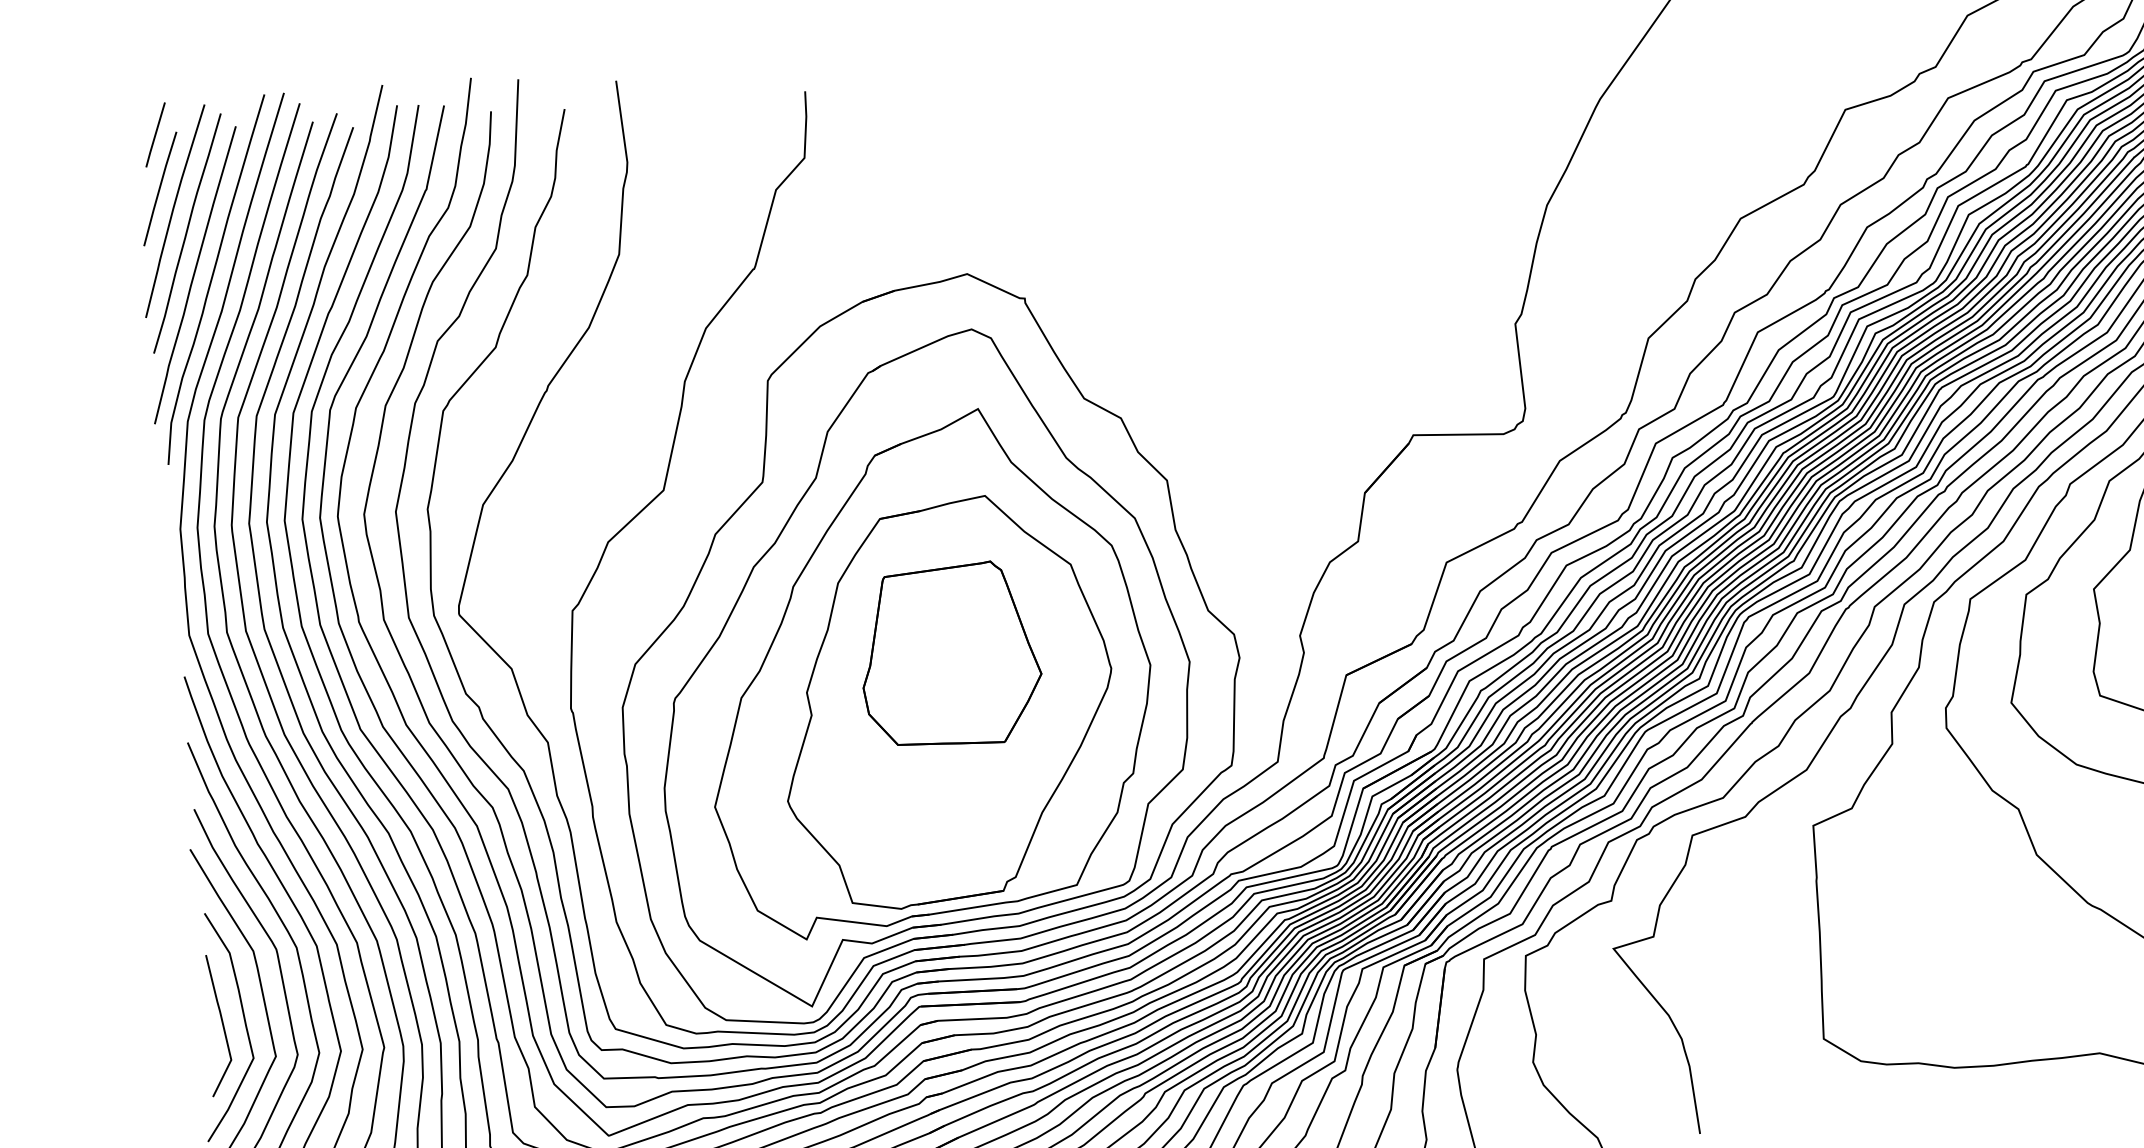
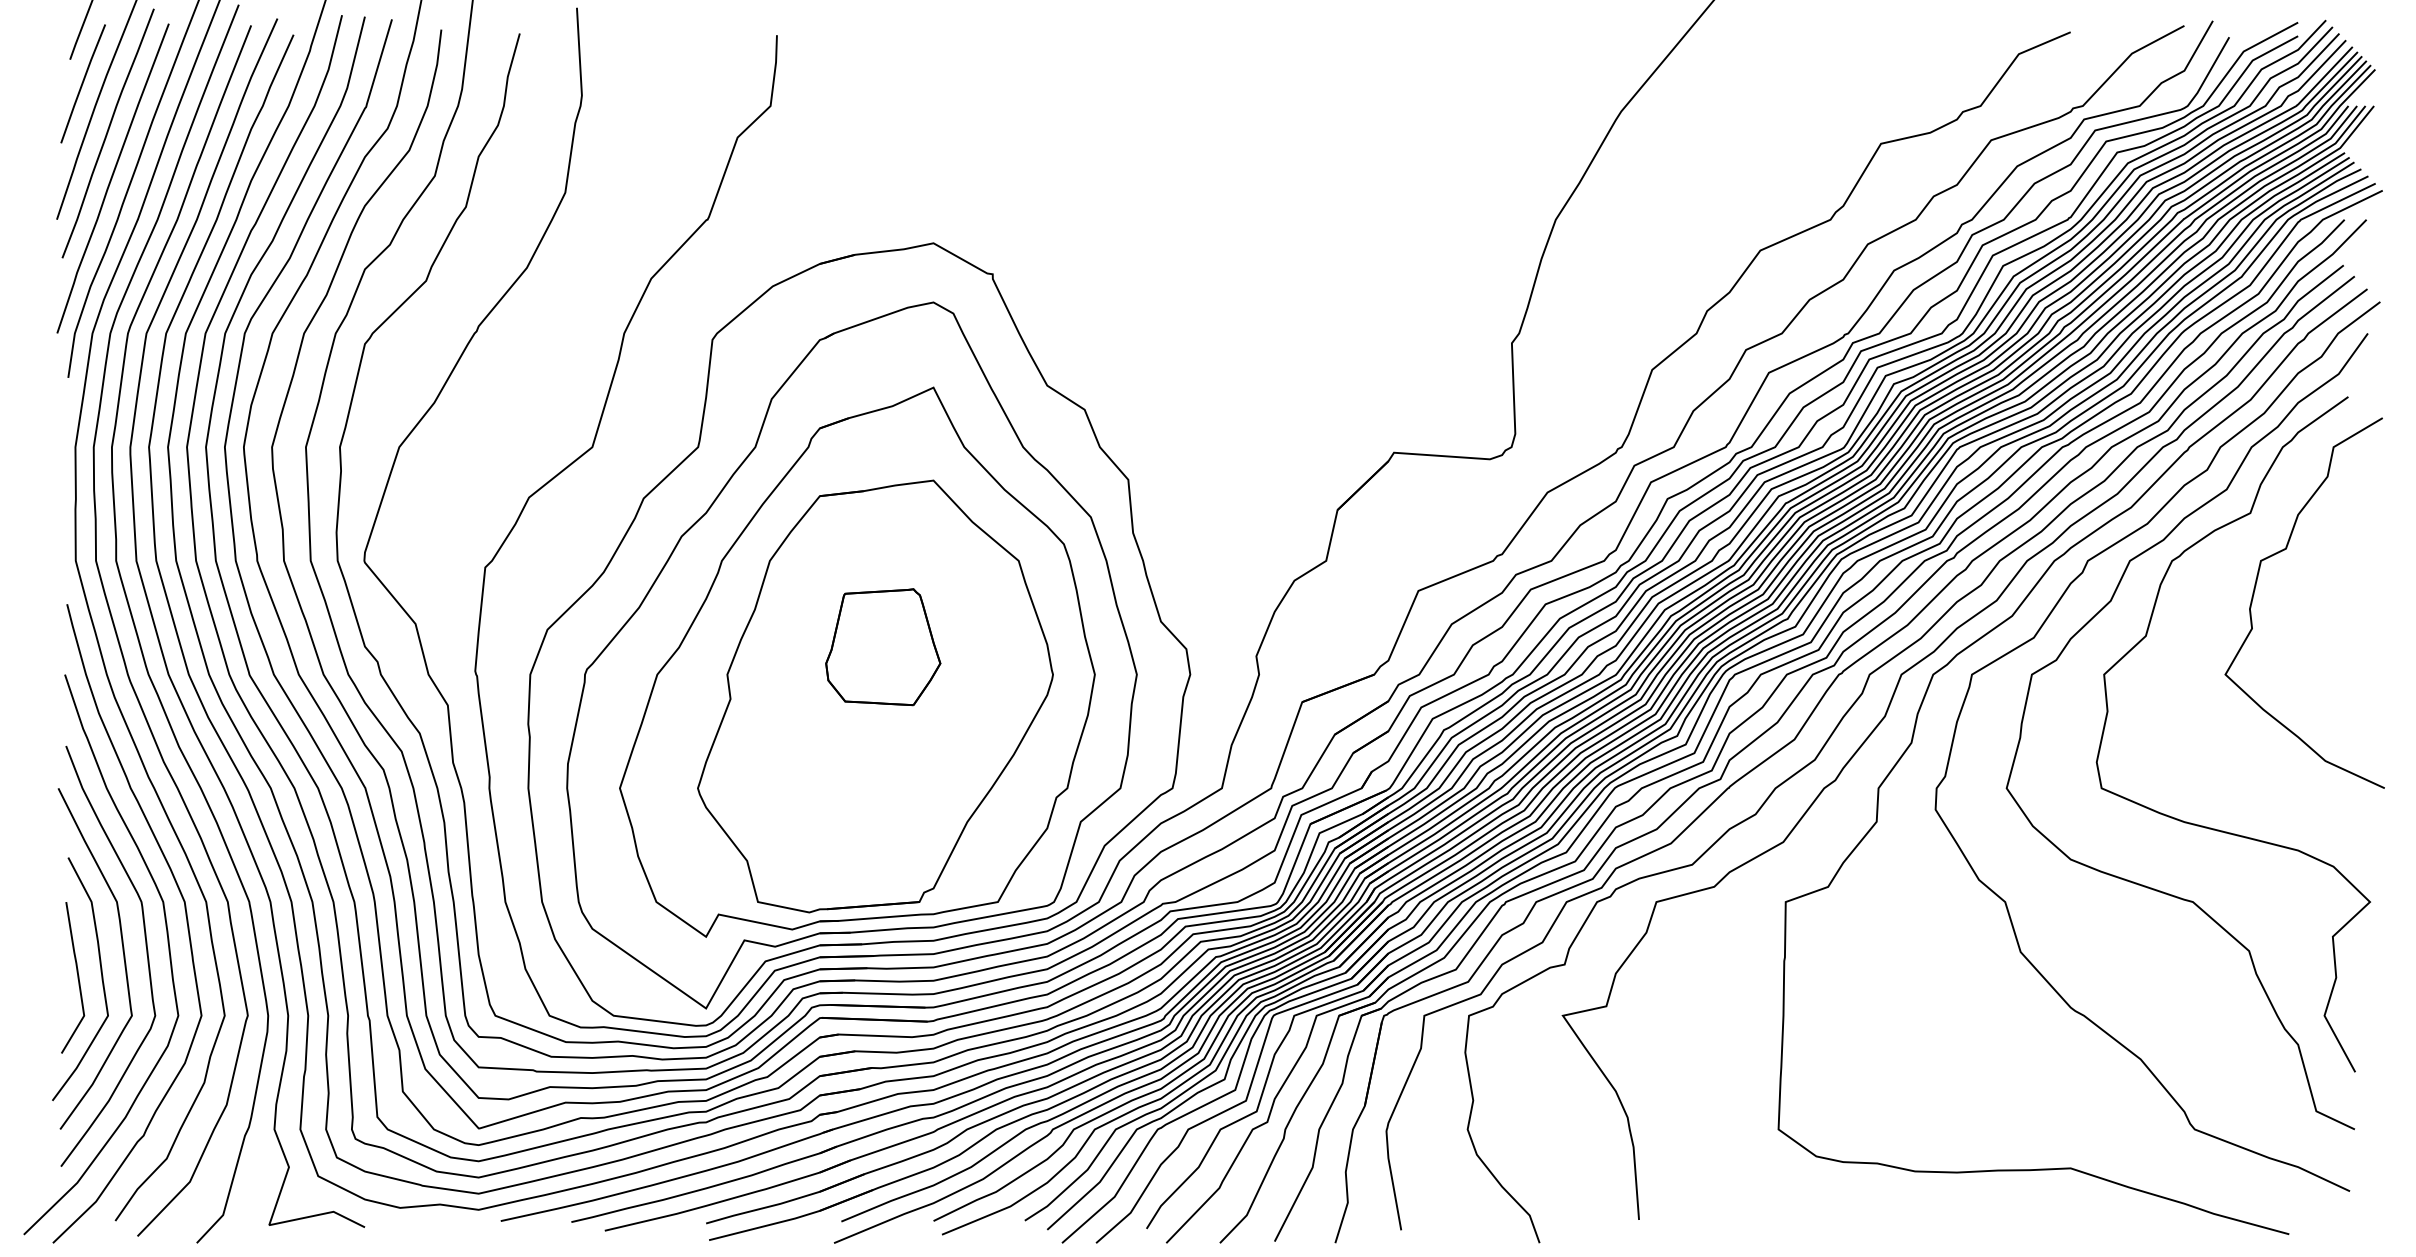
part: (950, 654) -> (883, 646), size x0.6

